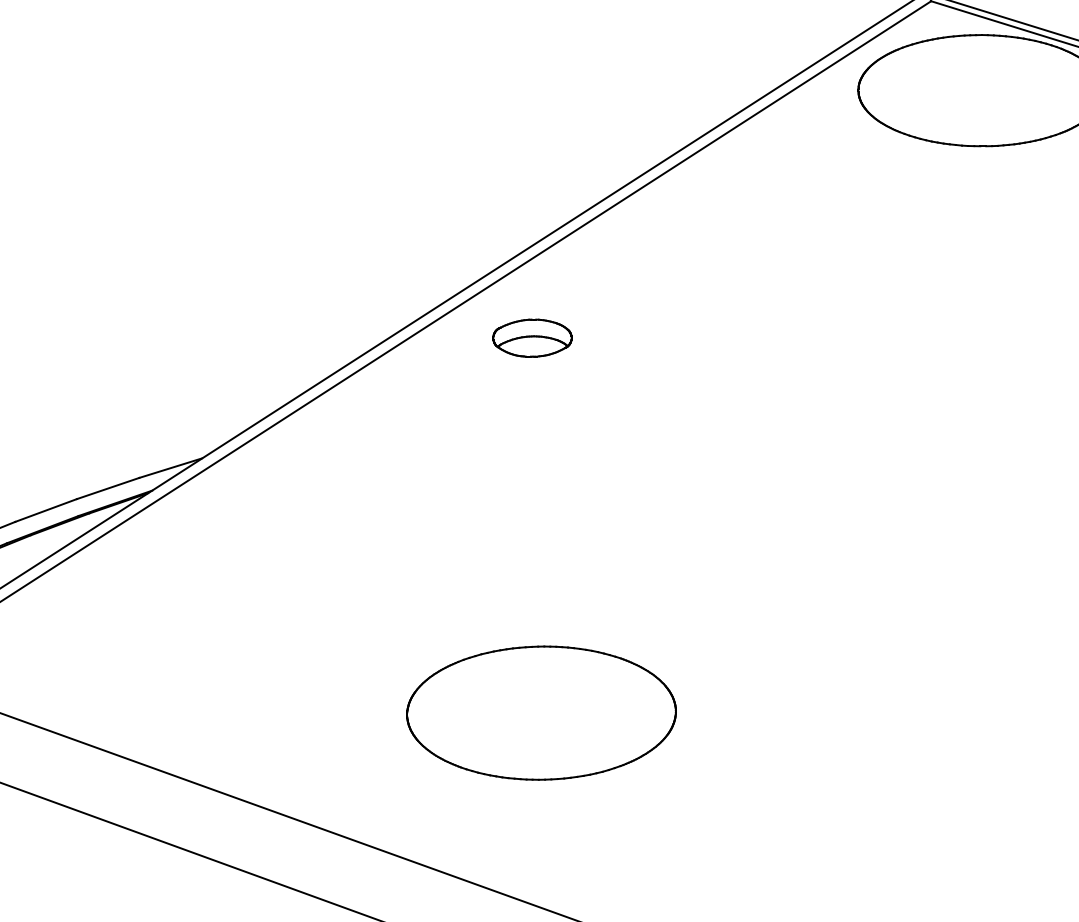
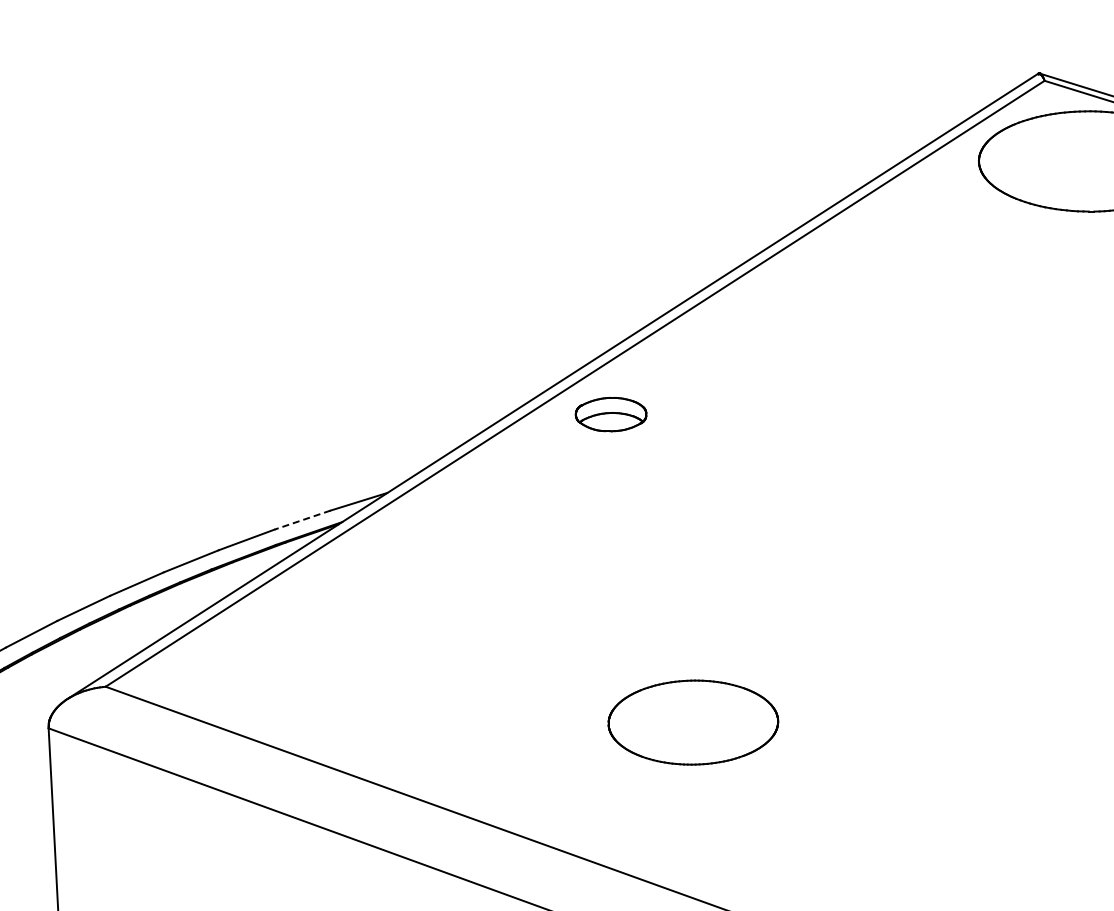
part: (531, 338) -> (610, 414), moved
line: (108, 488) -> (302, 520), solid -> dashed
part: (541, 712) -> (693, 722), size x0.7

